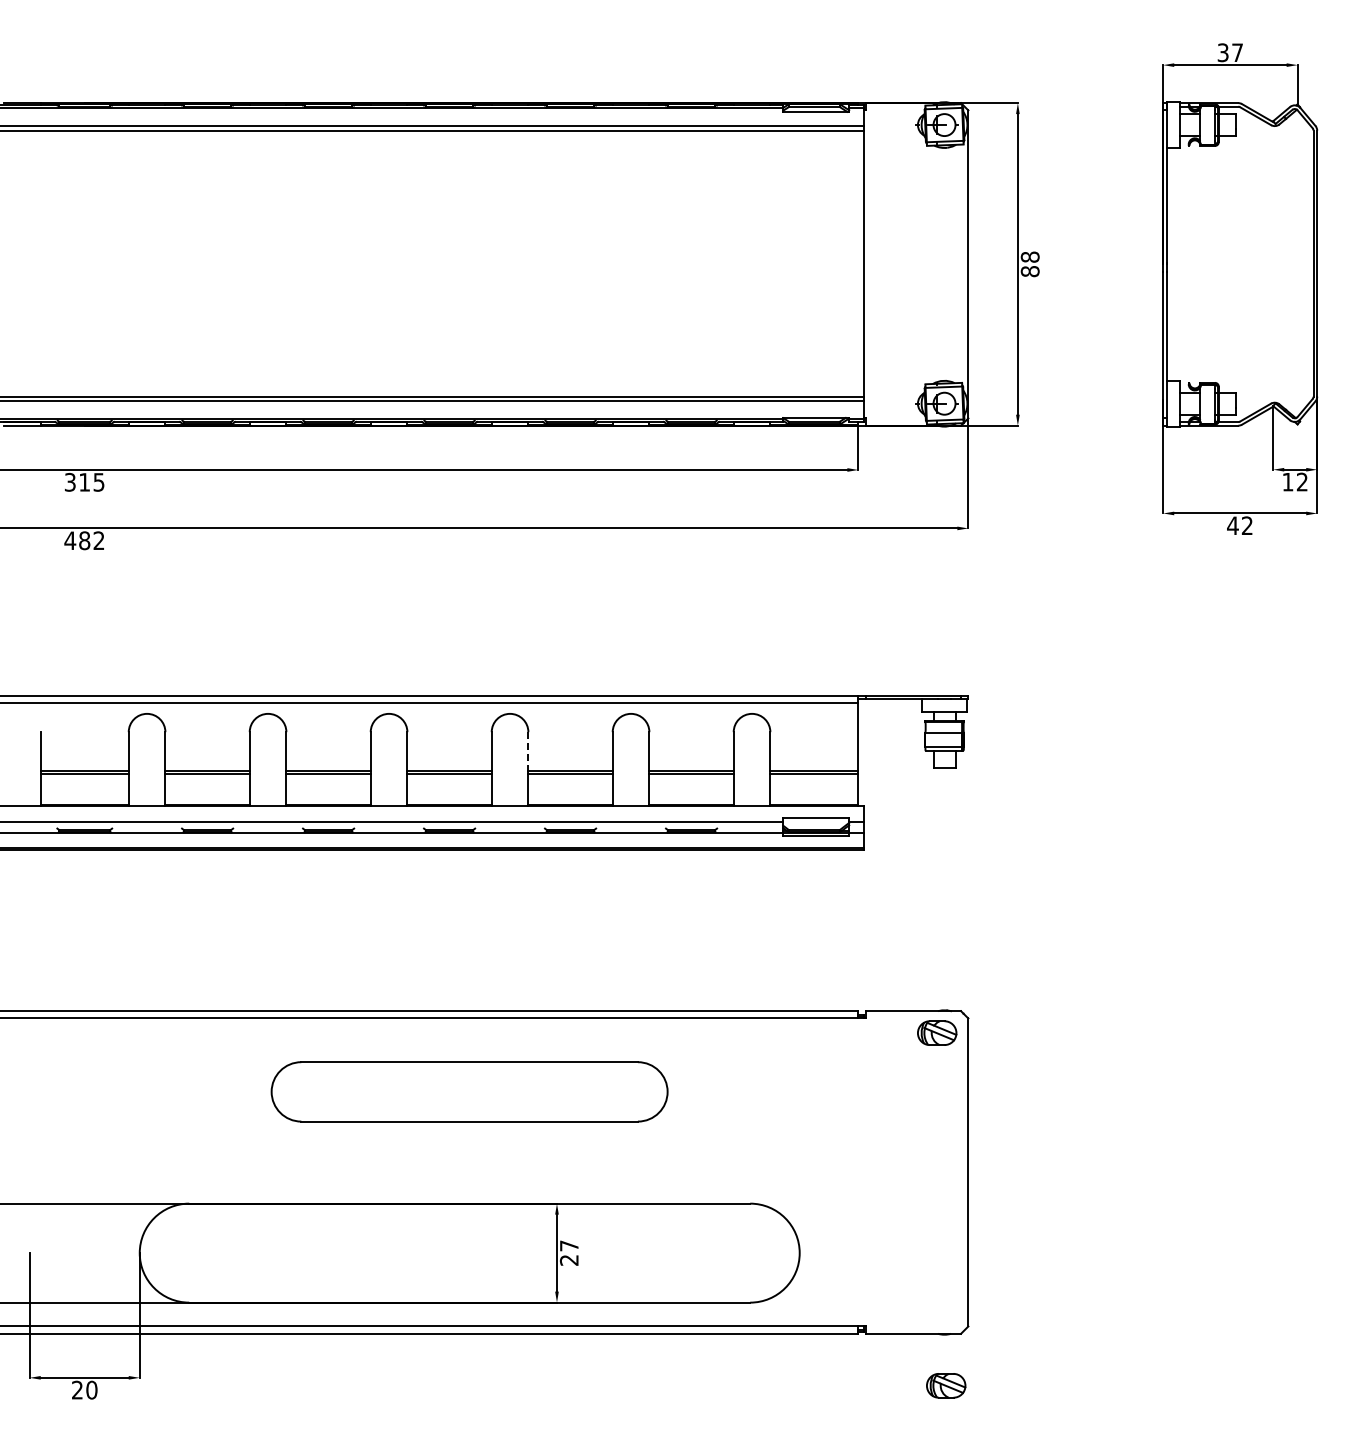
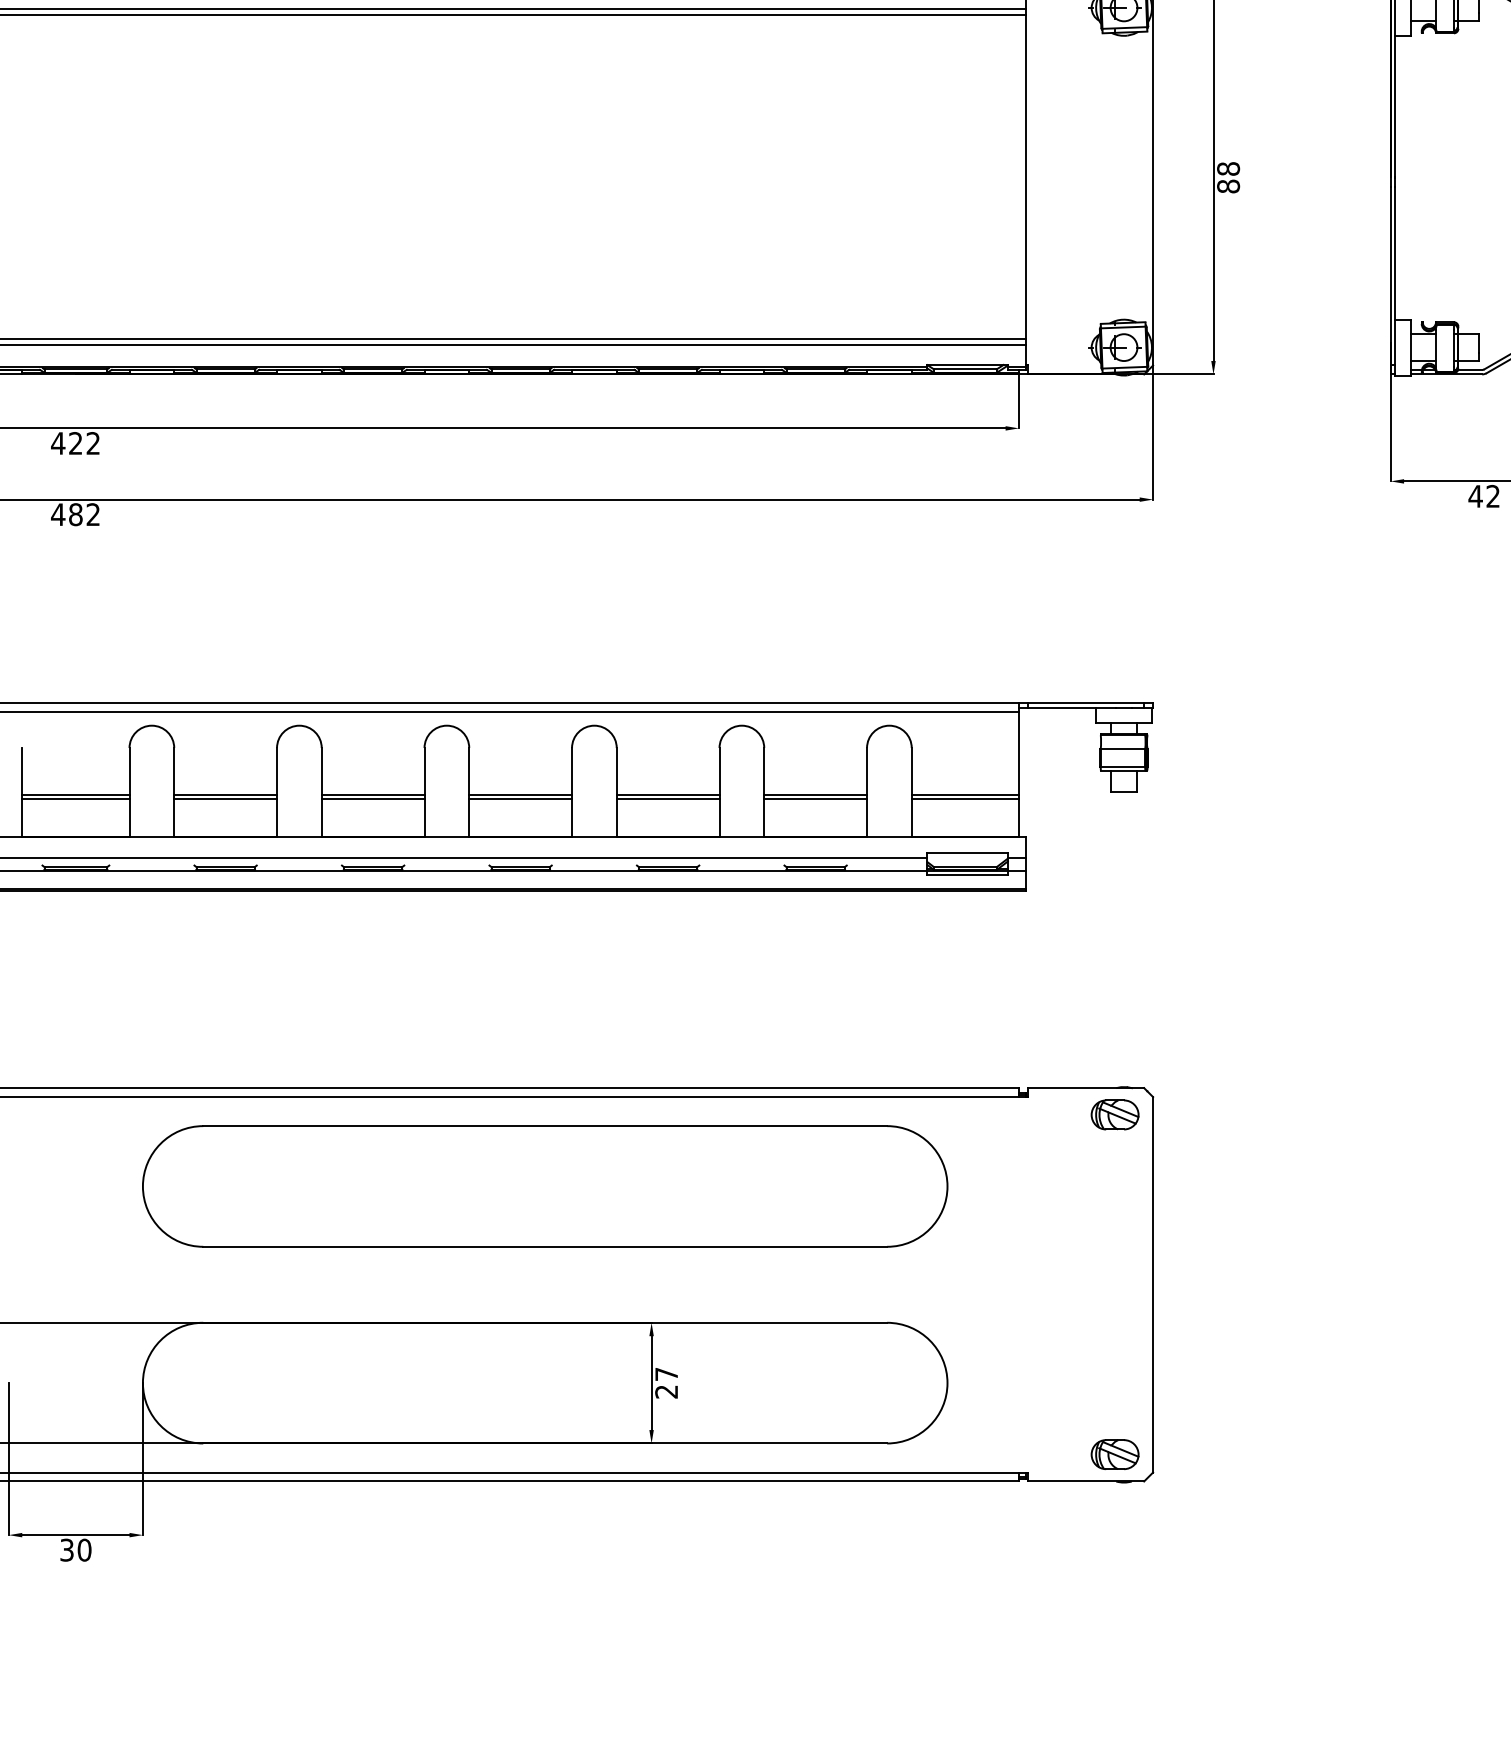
text: (84, 481) -> (75, 442), 315 -> 422
line: (528, 751) -> (616, 771), dashed -> solid
part: (469, 1091) -> (544, 1186), size x1.67
part: (946, 1385) -> (1115, 1454), moved
text: (77, 1390) -> (67, 1550), 20 -> 30

